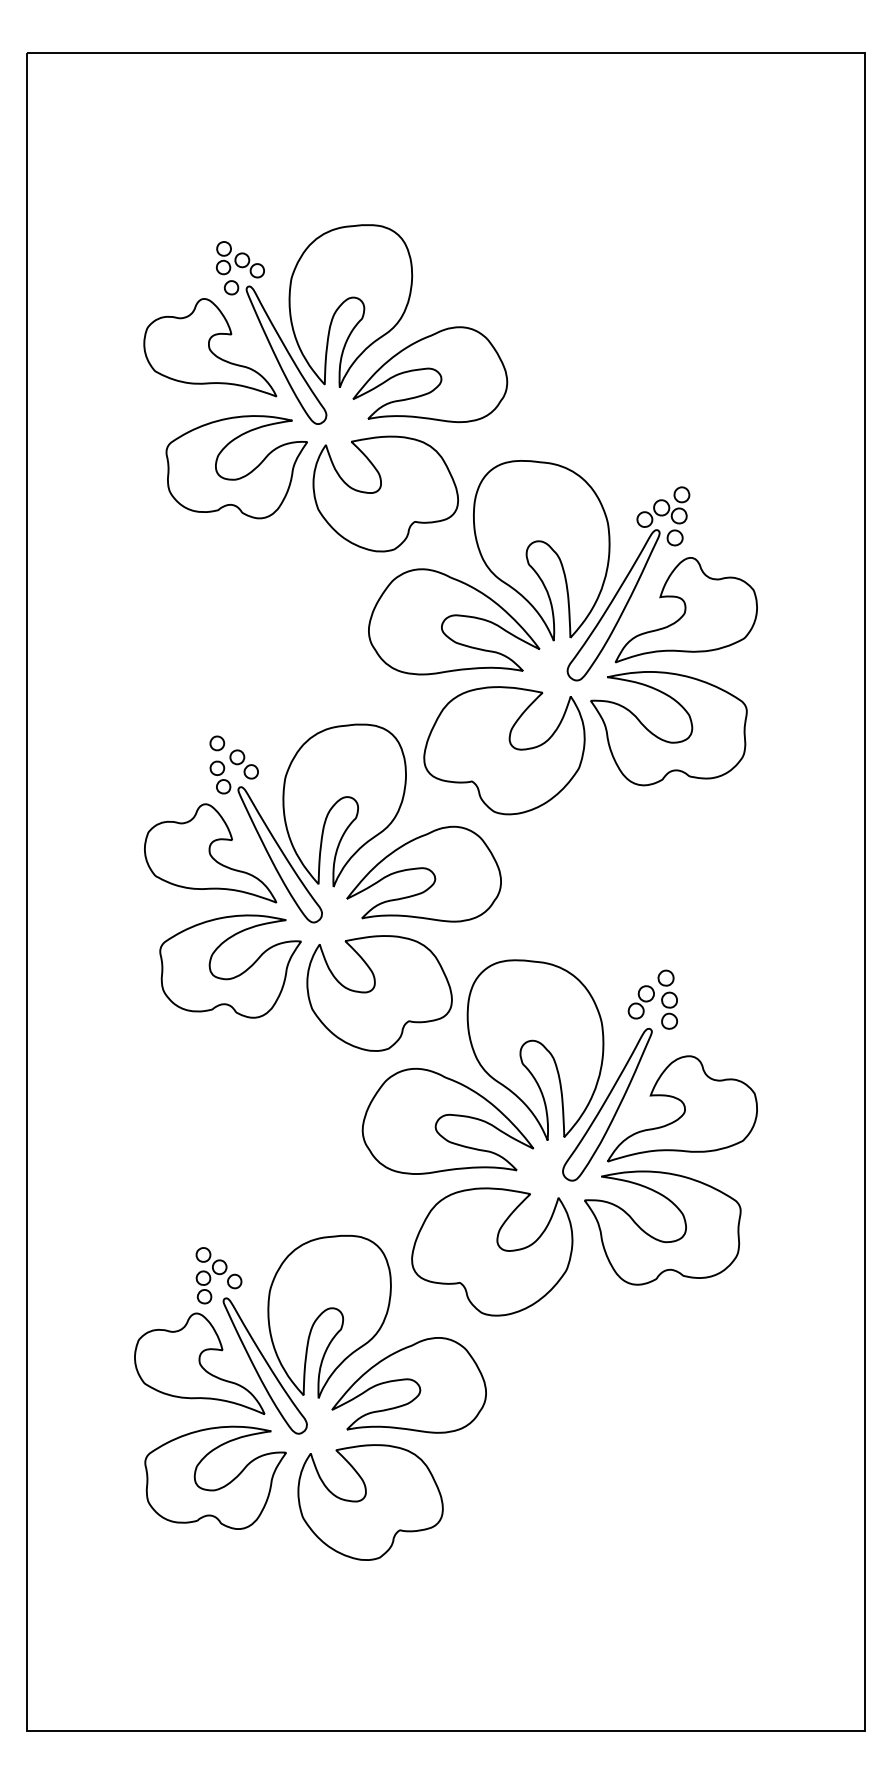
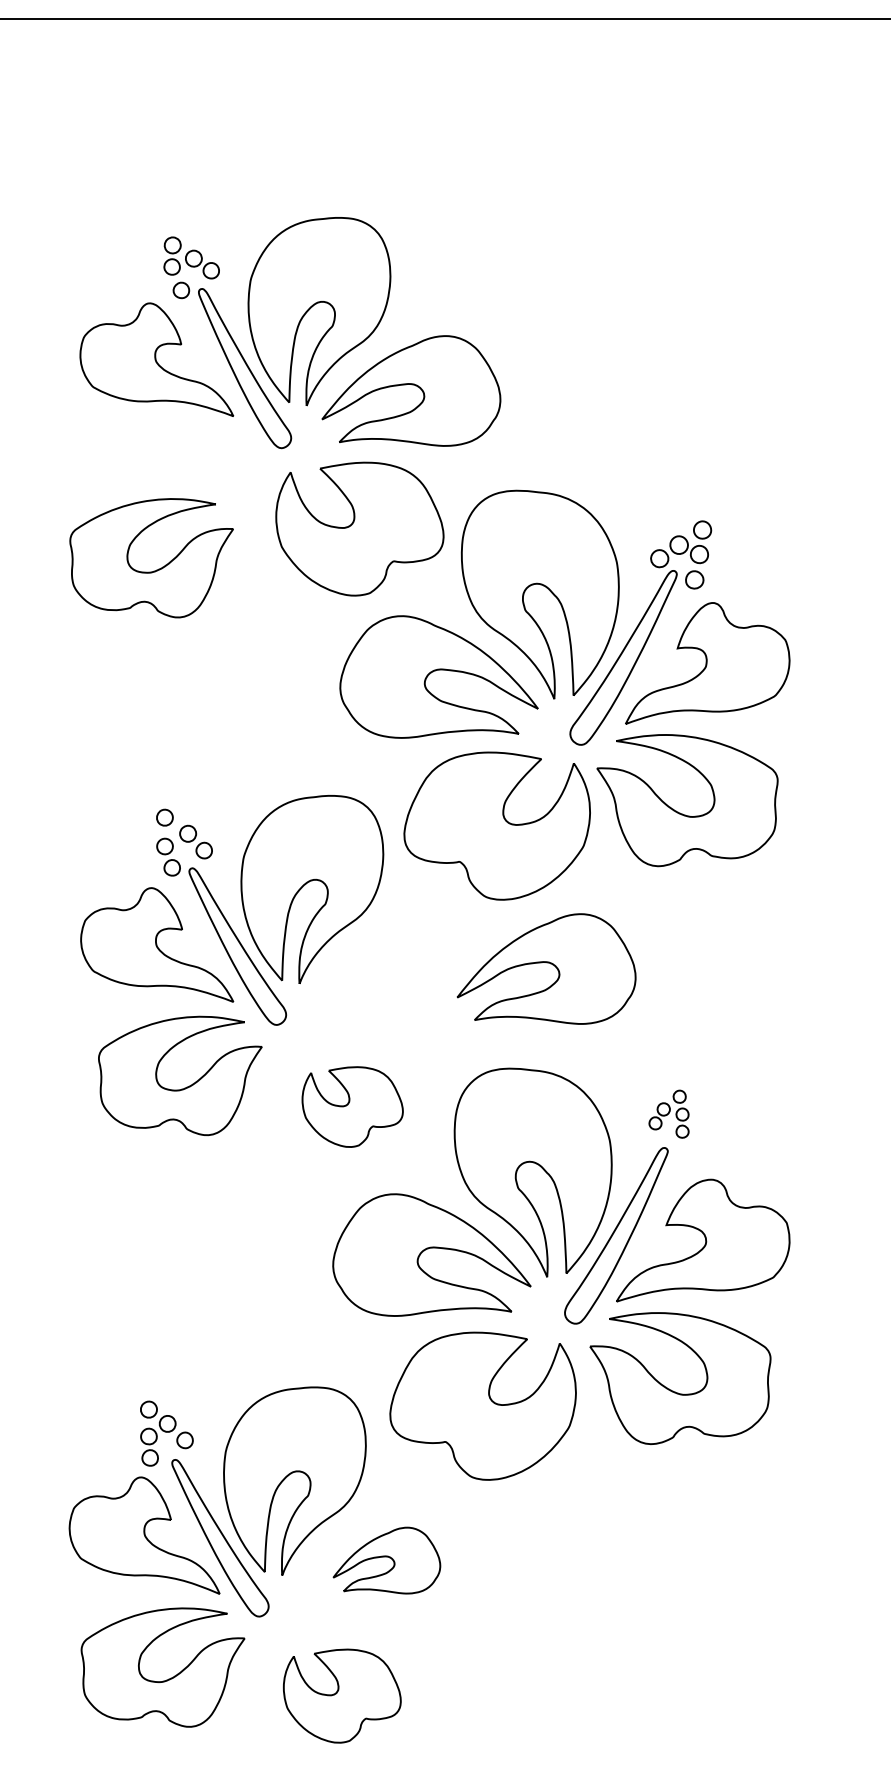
part: (241, 476) -> (157, 568), moved
part: (423, 873) -> (545, 968), moved
part: (379, 993) -> (352, 1107), size x0.6
part: (652, 999) -> (668, 1114), size x0.7
part: (408, 1385) -> (386, 1560), size x0.6
part: (370, 1502) -> (342, 1696), size x0.7

